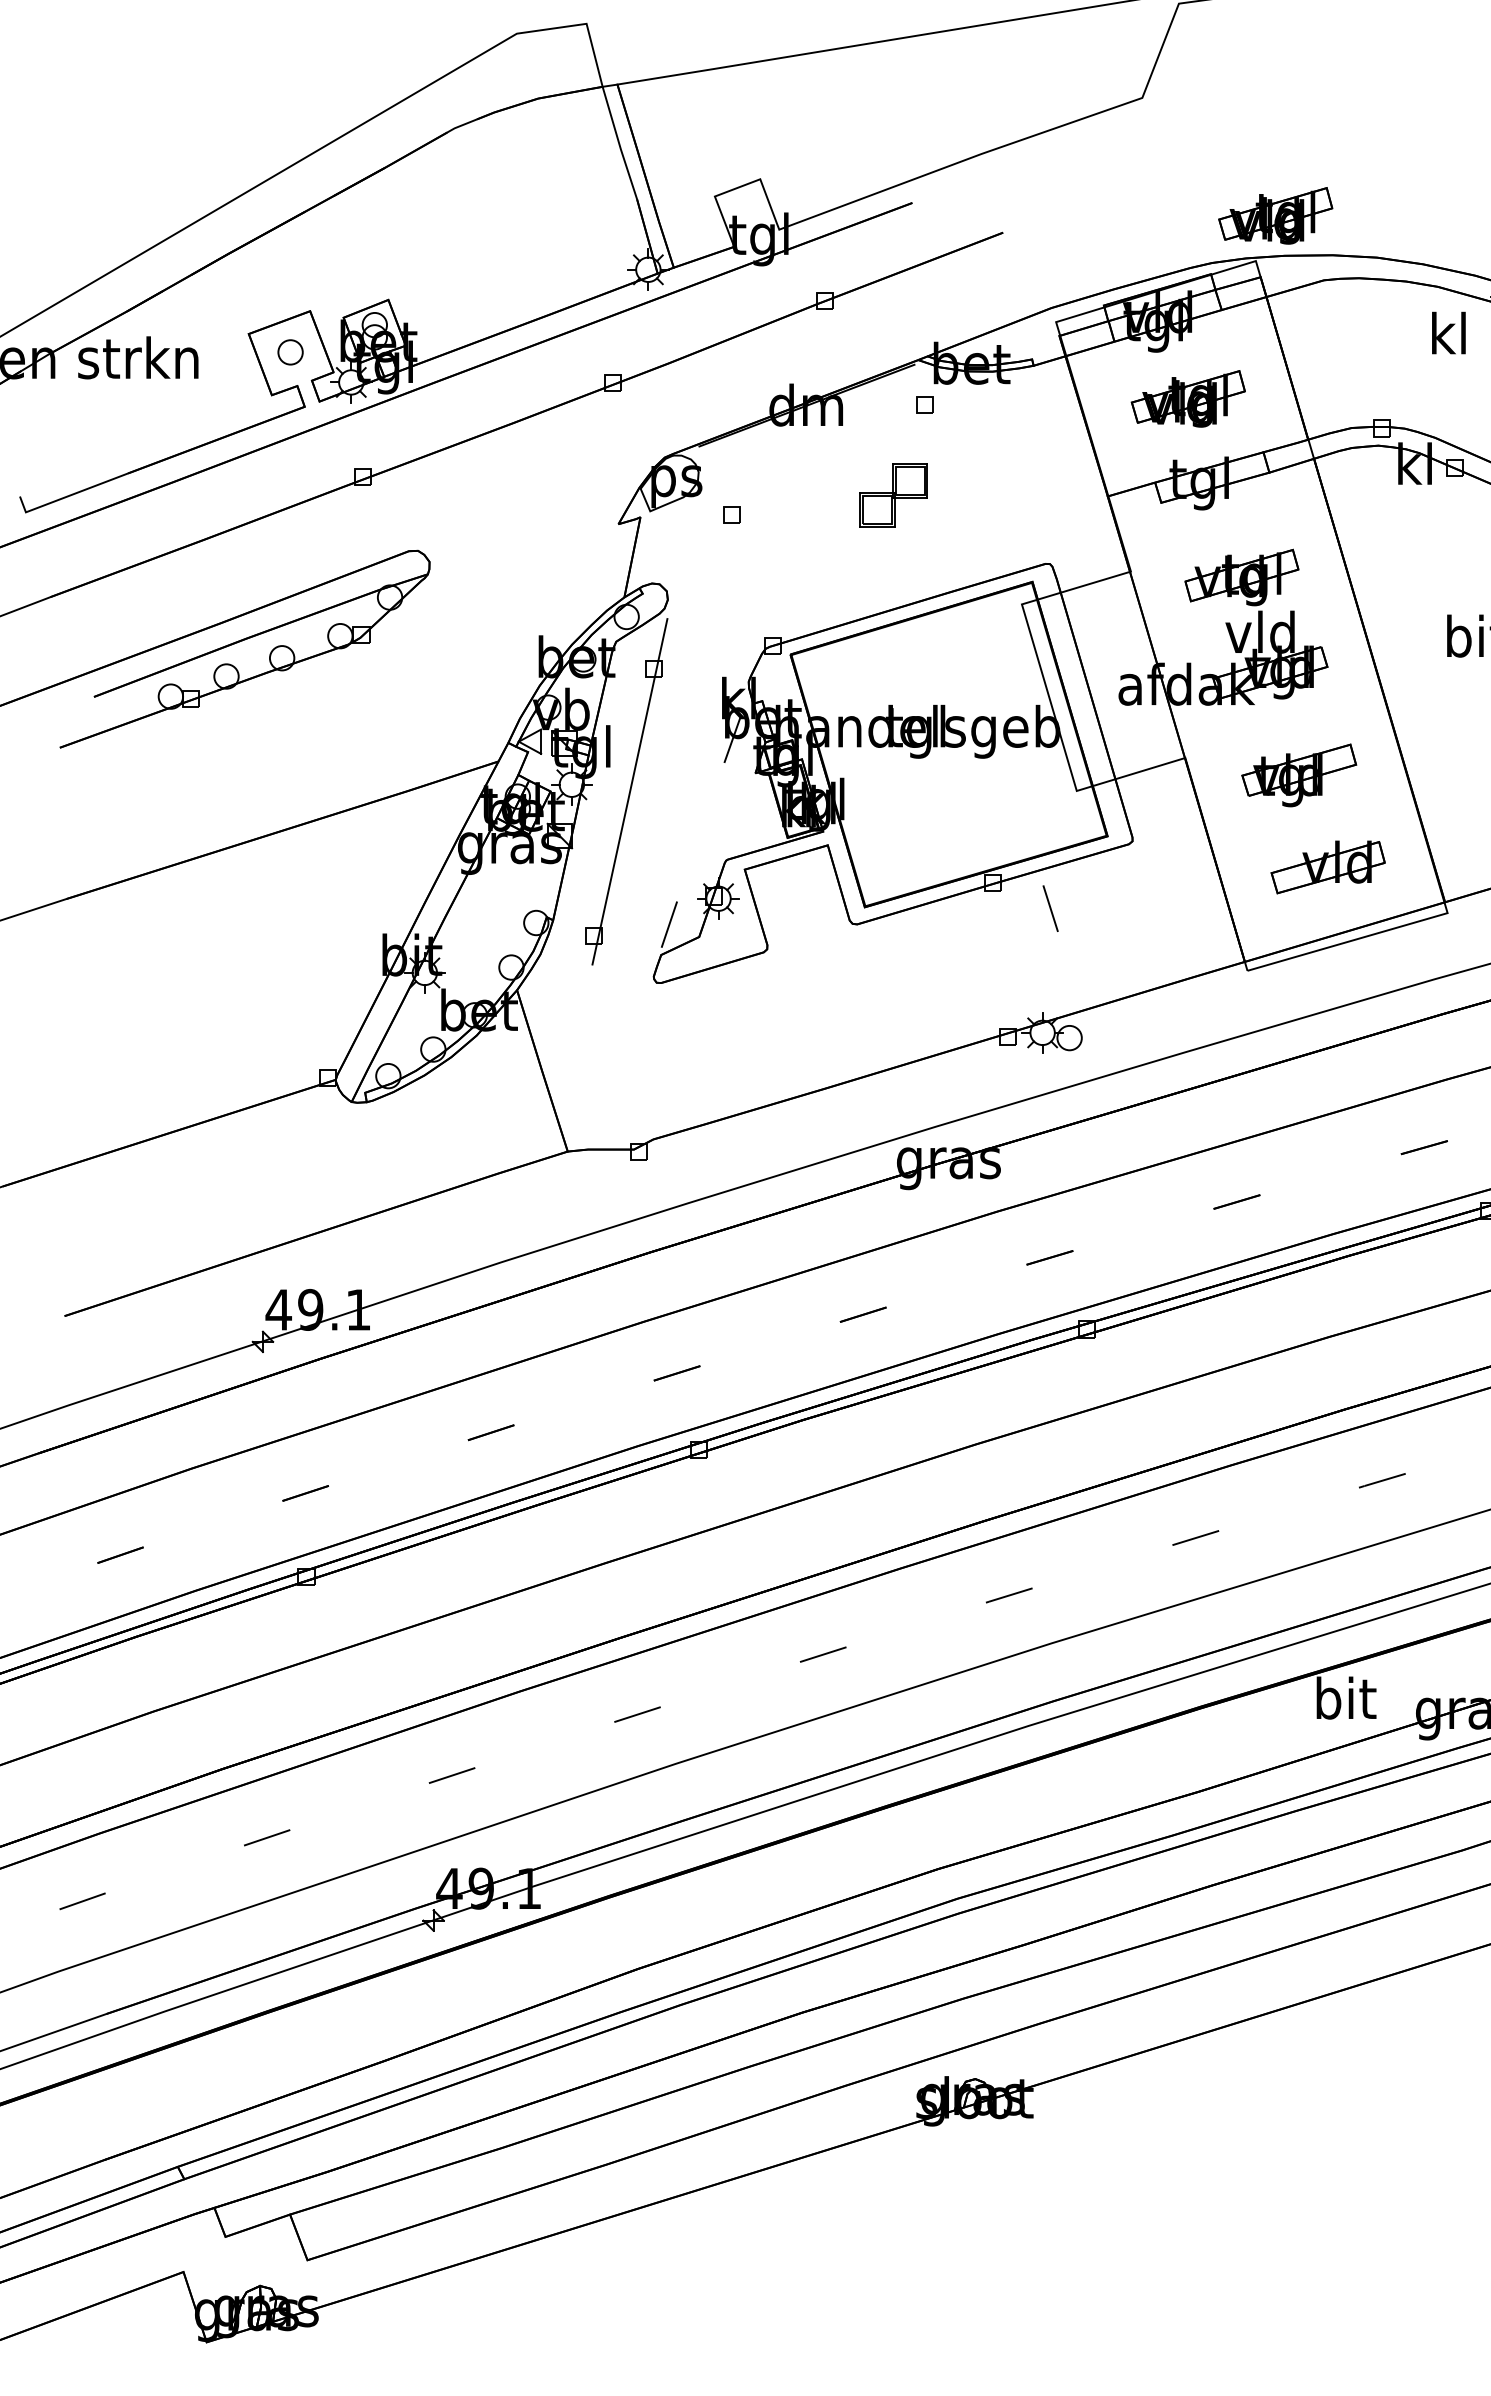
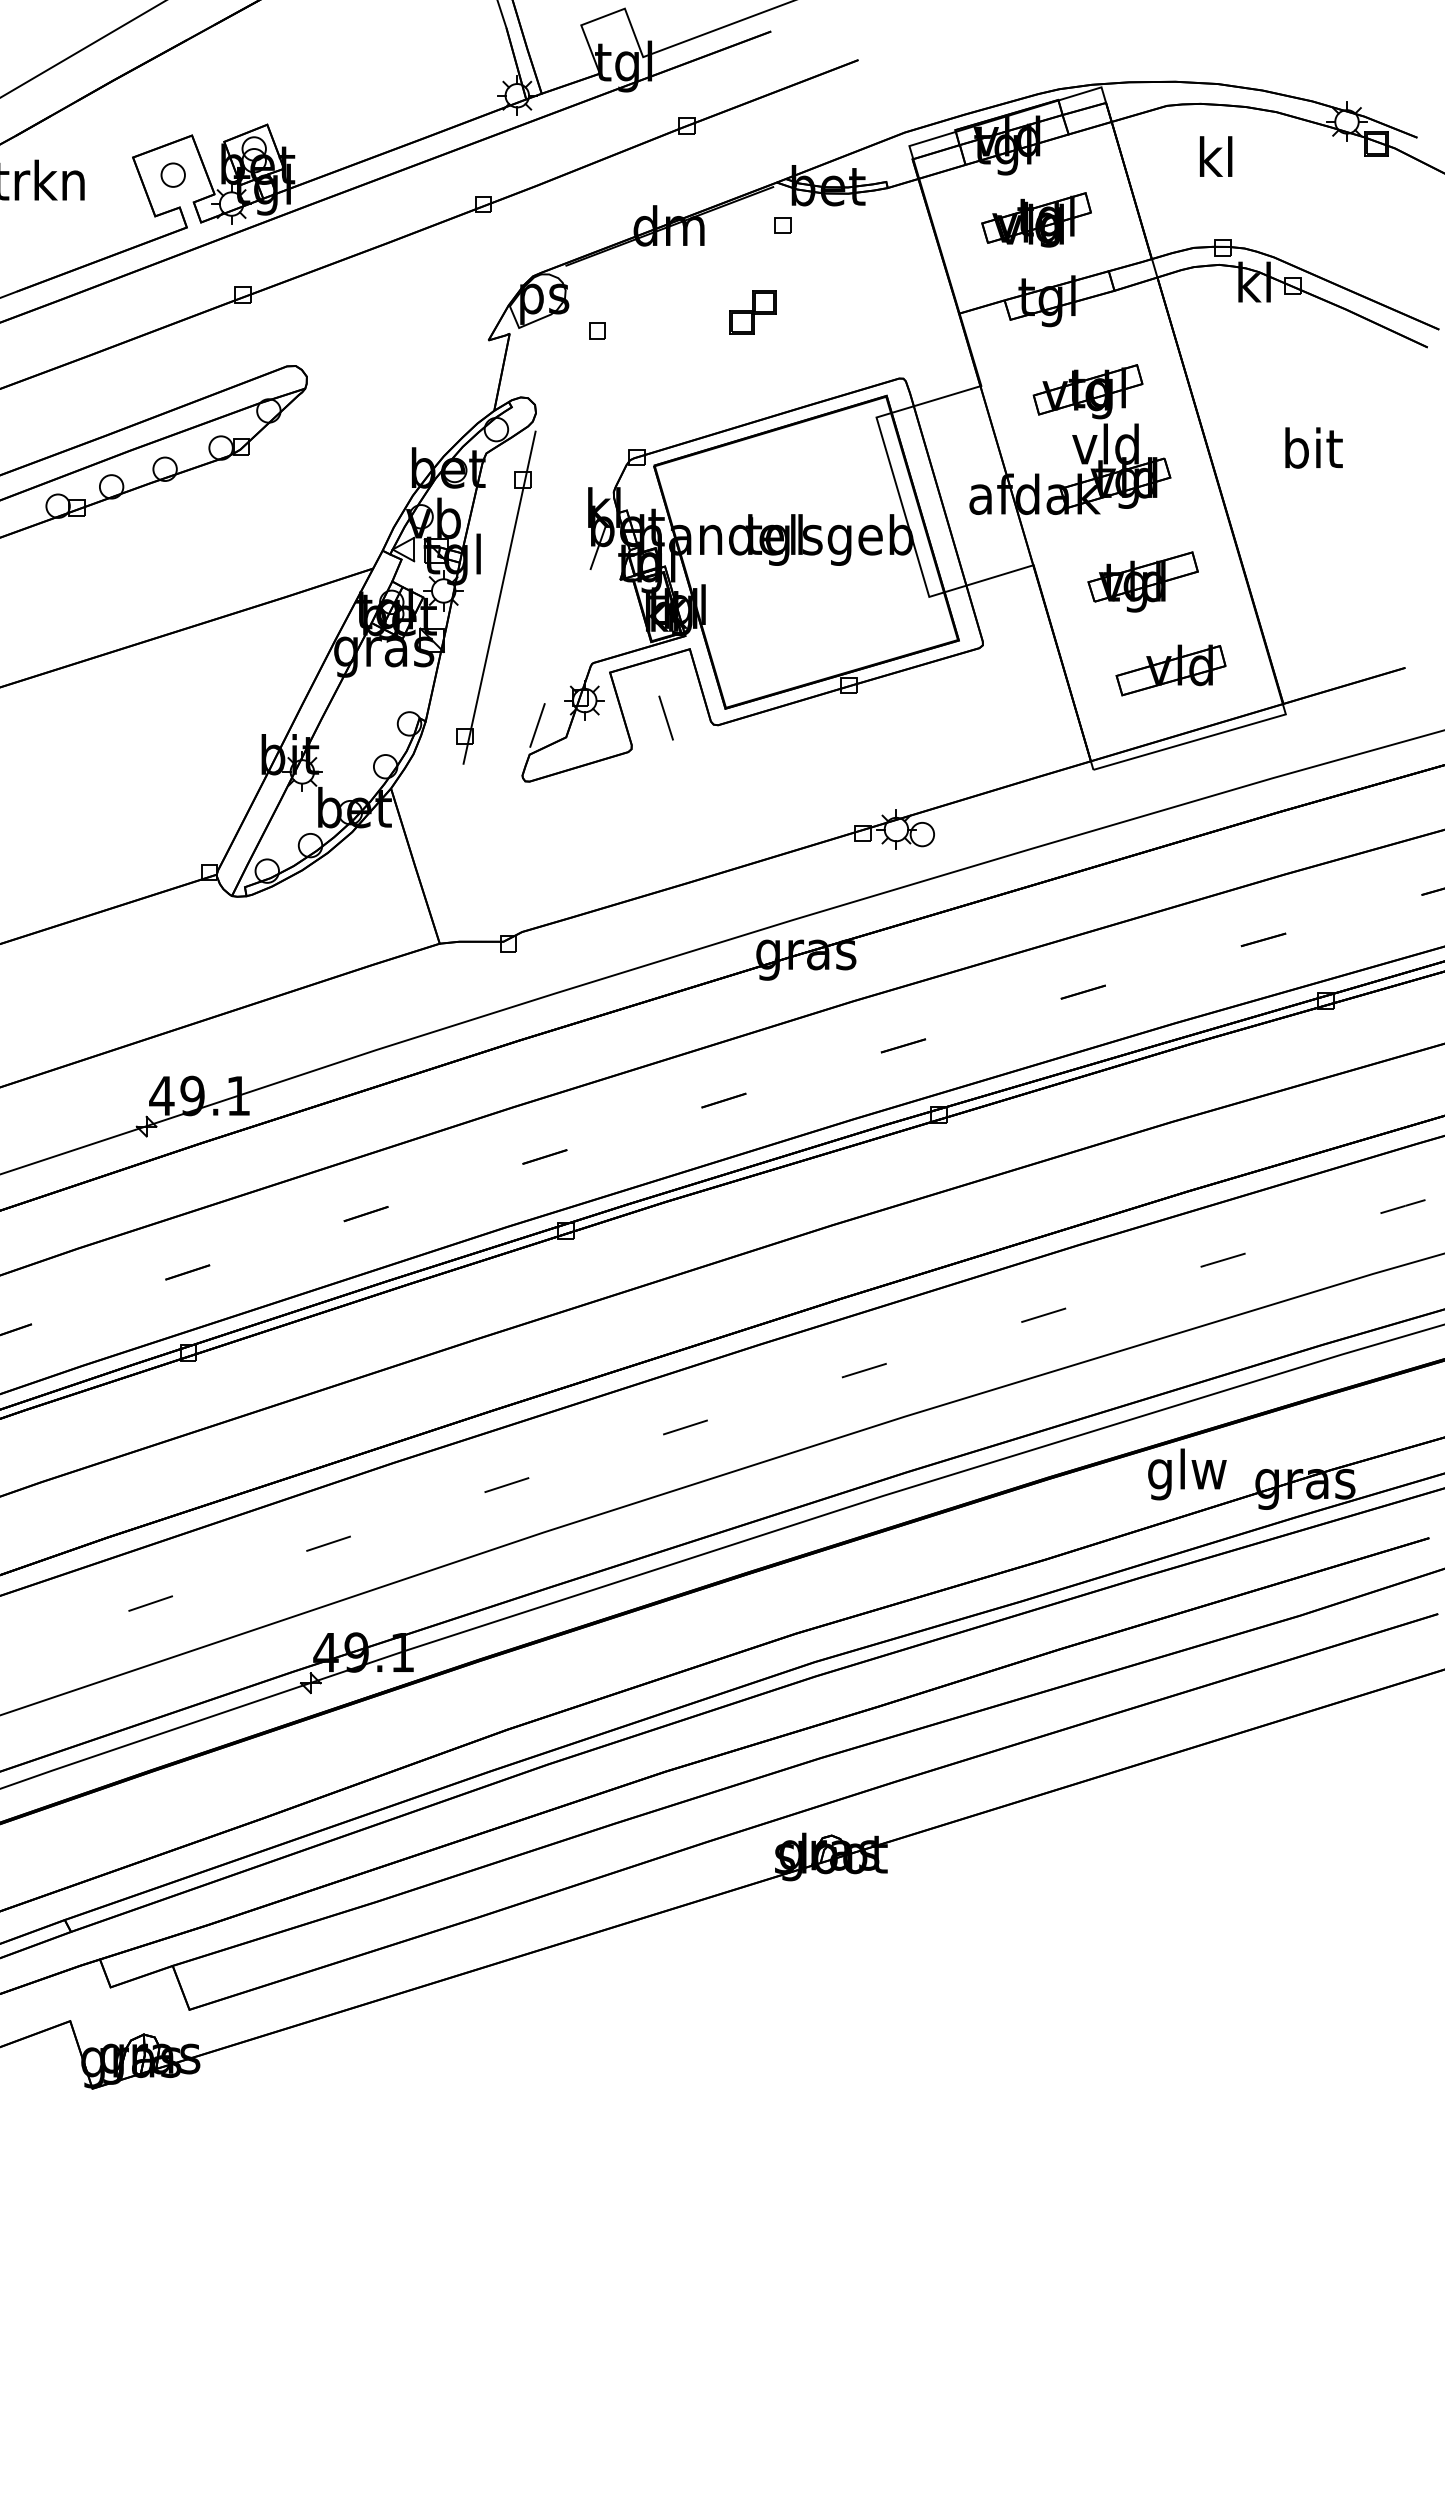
part: (1275, 215) -> (1120, 43), removed
text: (1449, 332) -> (1216, 156), moved
part: (892, 495) -> (752, 312), size x0.71
line: (1049, 908) -> (665, 717), moved
text: (1345, 1703) -> (1187, 1474), bit -> glw

